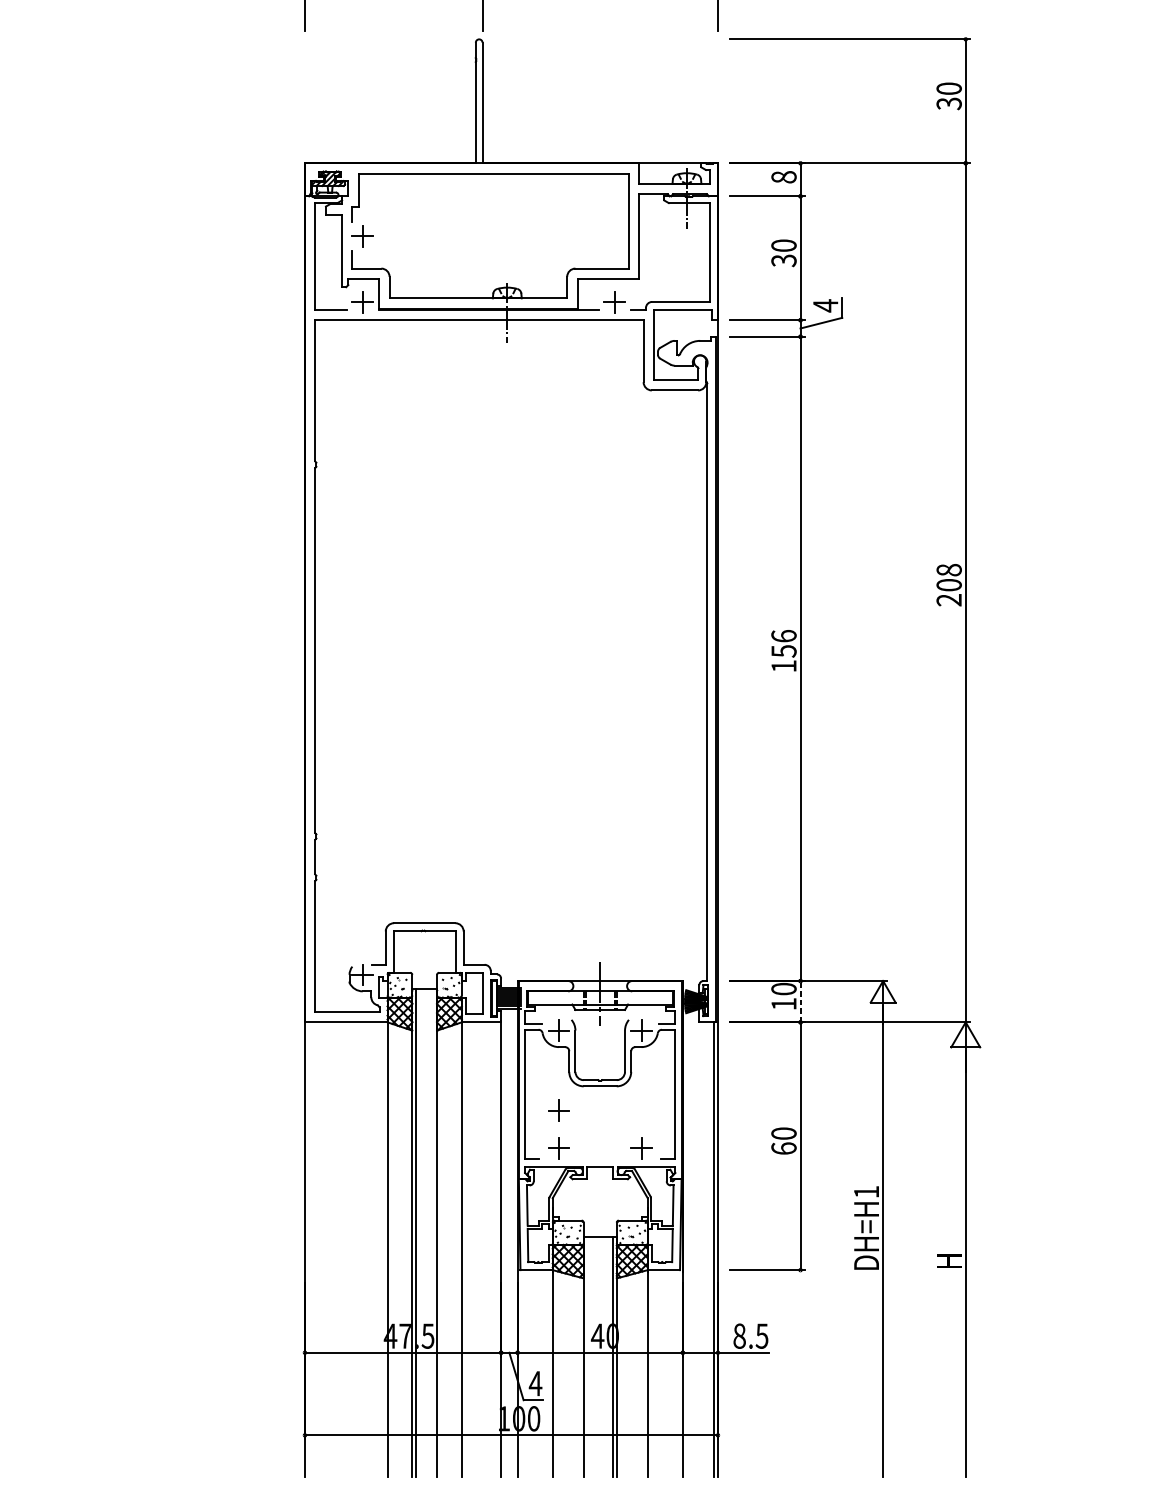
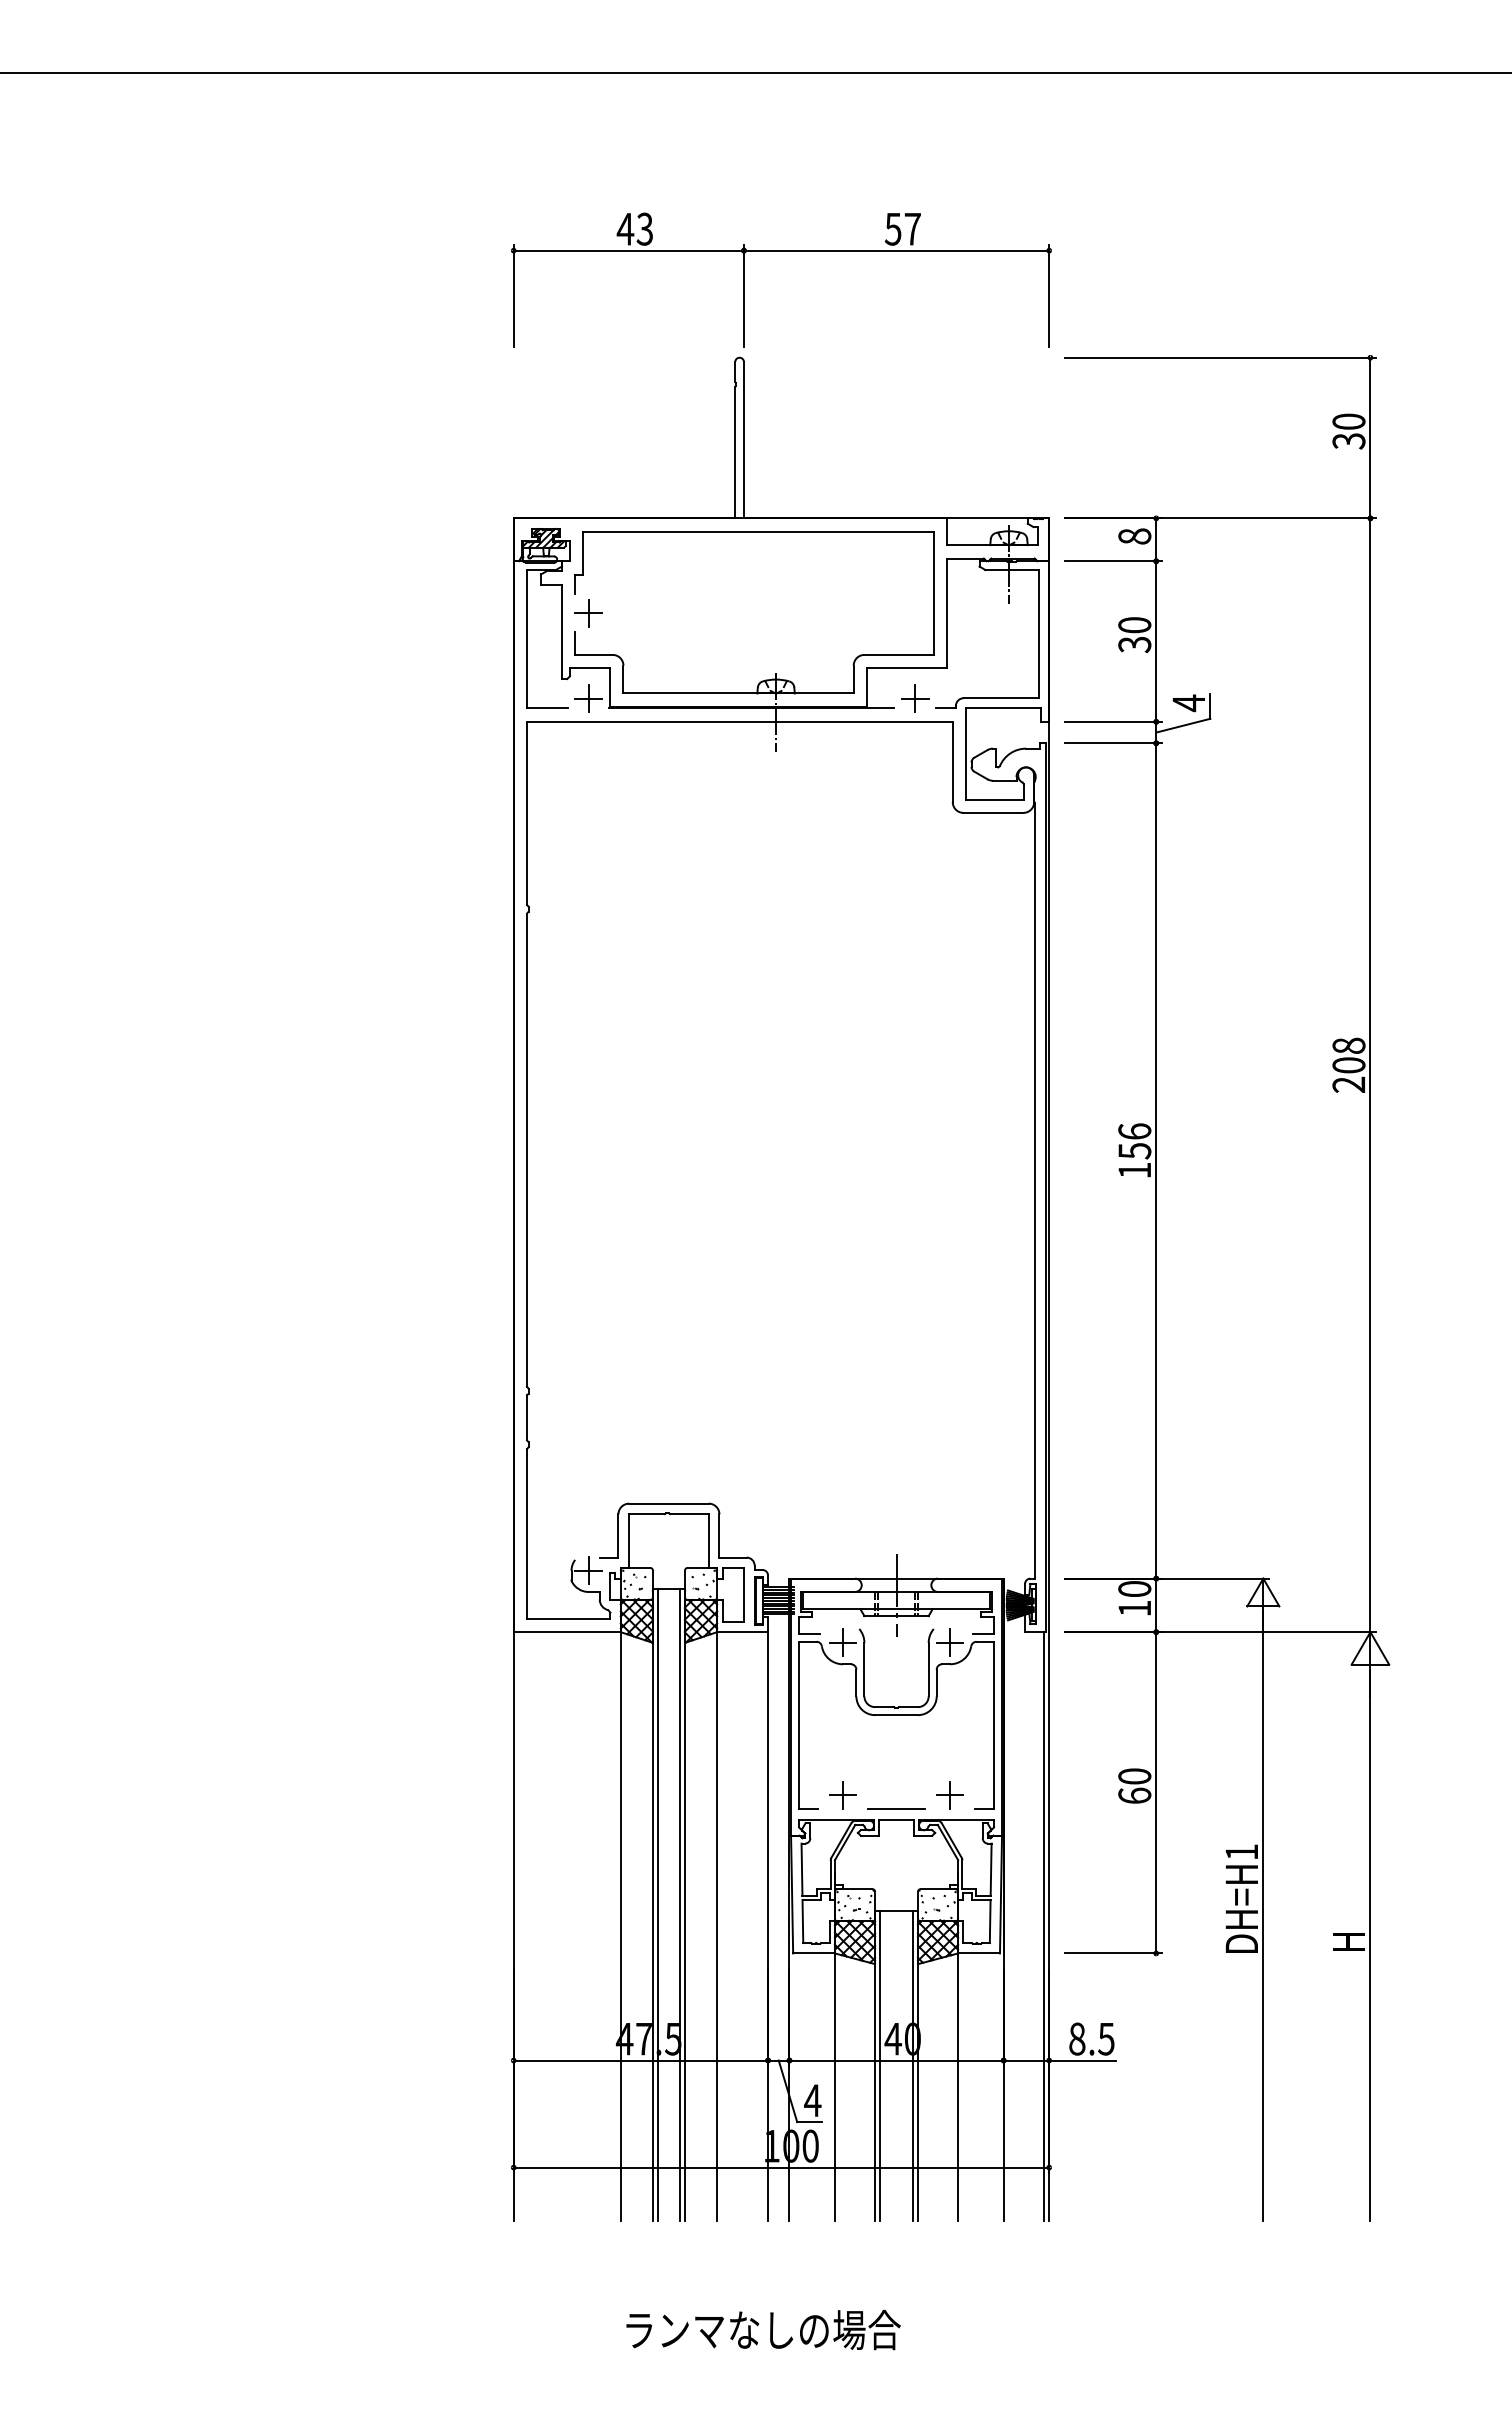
line: (800, 1001) -> (1156, 1605), dashed -> solid
part: (558, 1110) -> (842, 1746), removed
line: (600, 1158) -> (896, 1808), added
line: (432, 1233) -> (679, 1905), added
line: (587, 1356) -> (880, 2065), added

